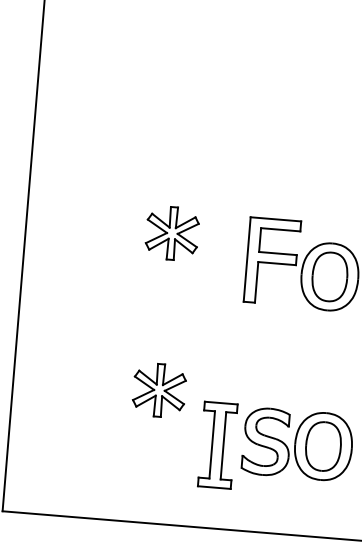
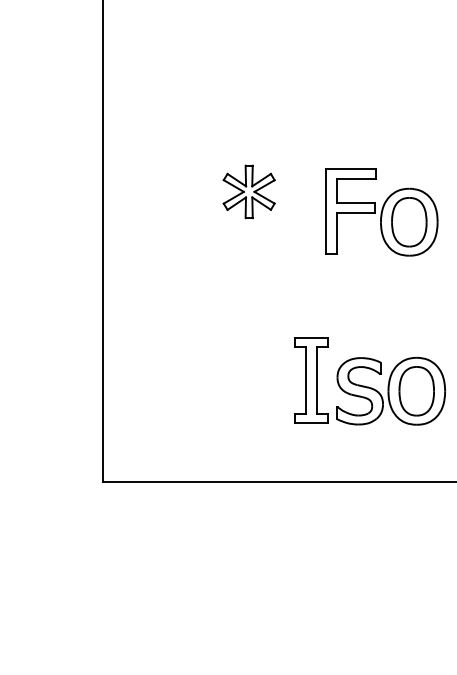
part: (158, 389) -> (248, 348), removed
part: (217, 445) -> (311, 380), moved

